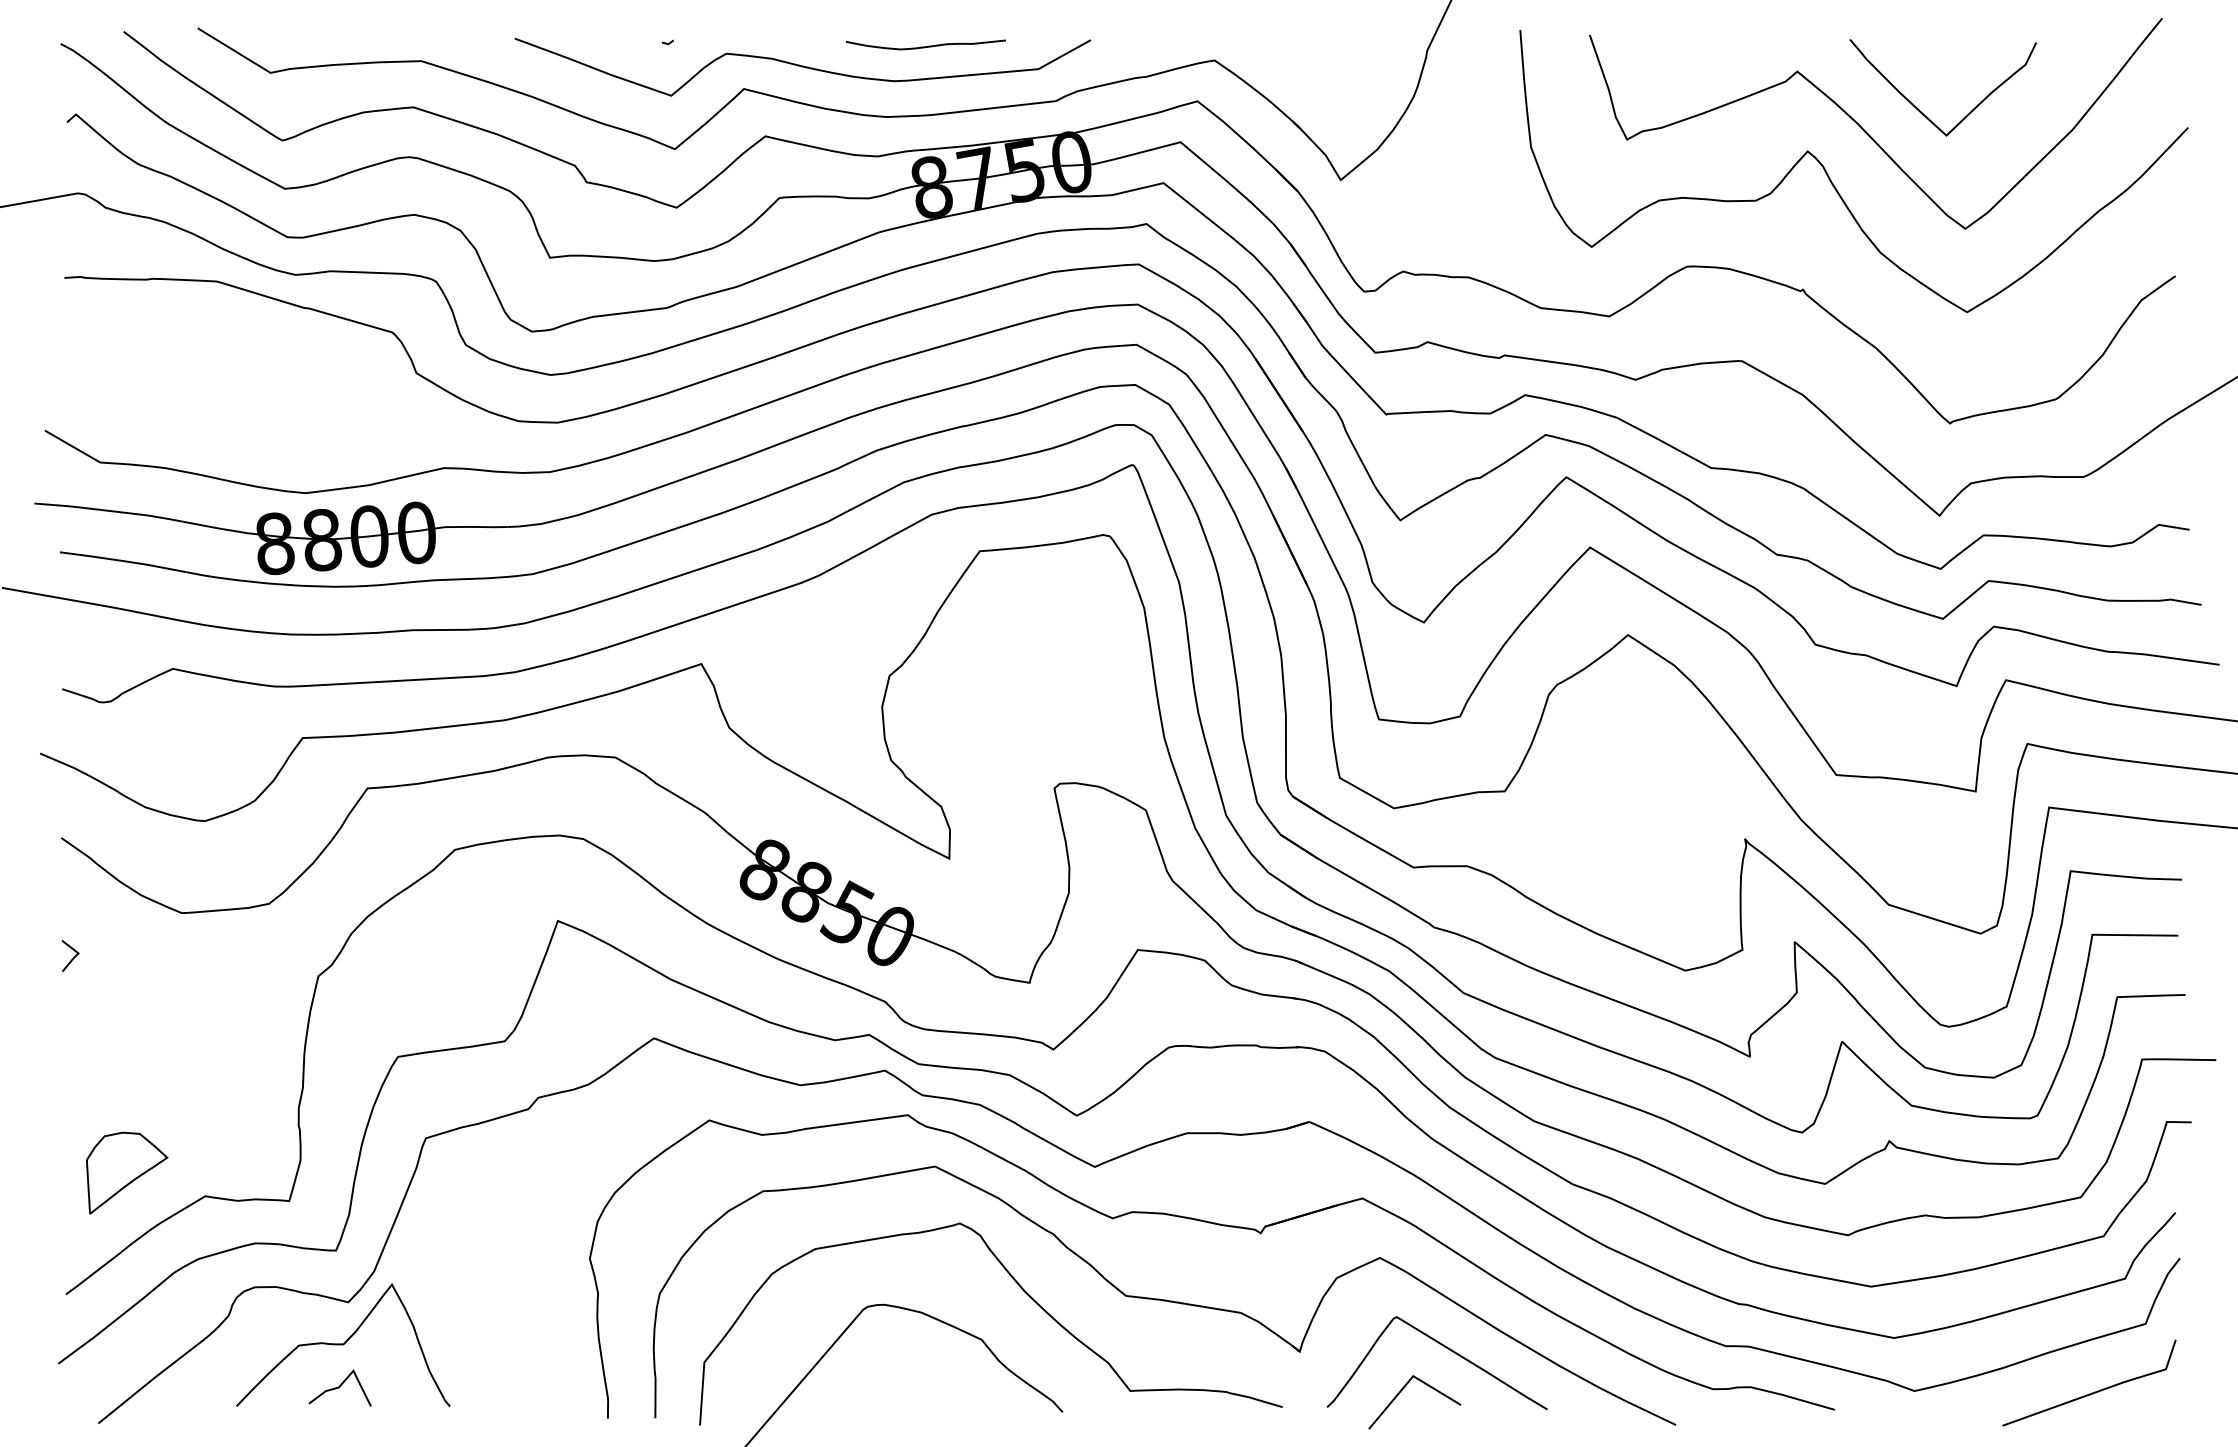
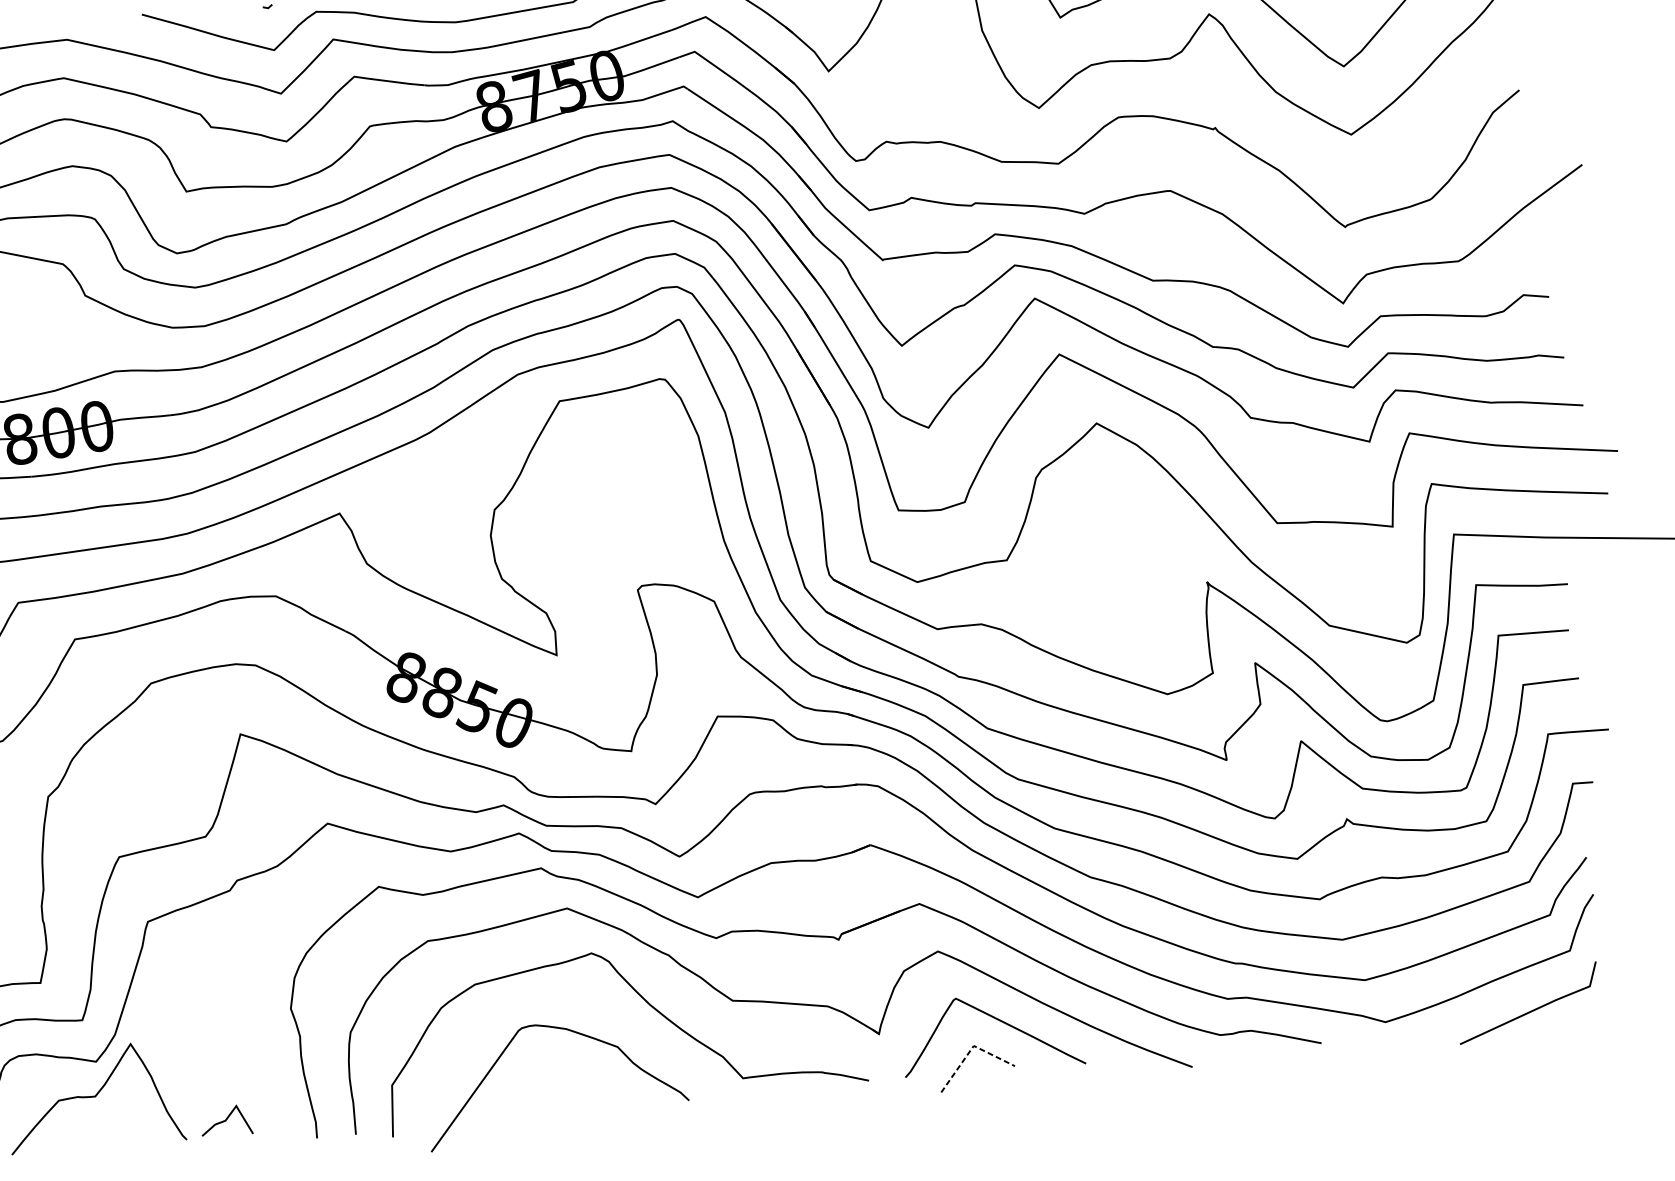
line: (1410, 1379) -> (971, 1048), solid -> dashed
curve: (339, 1387) -> (226, 1120), moved

